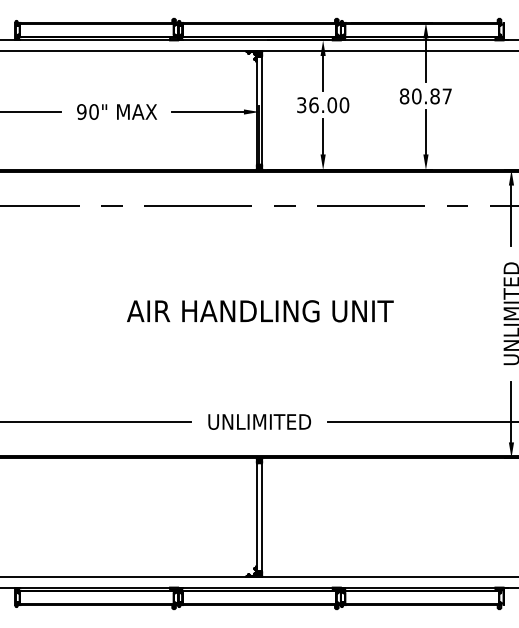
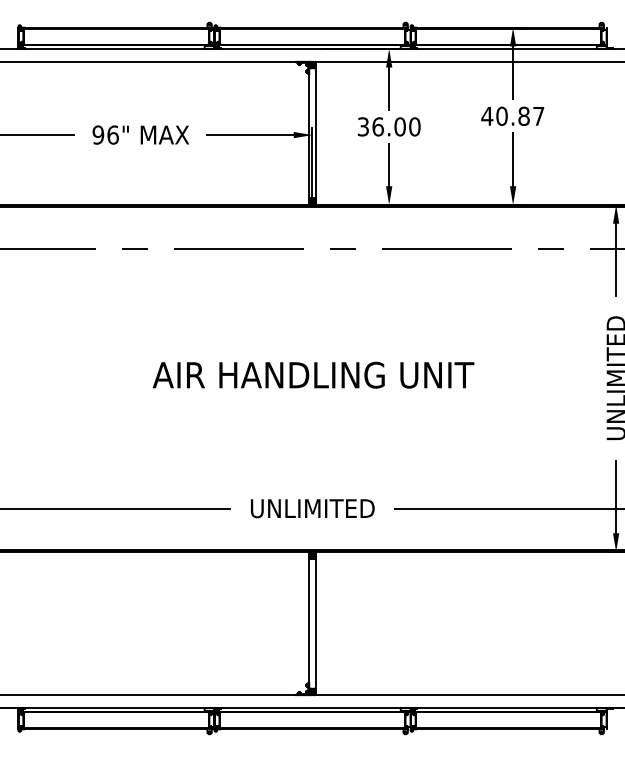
text: (404, 96) -> (487, 116), 80.87 -> 40.87
text: (93, 111) -> (112, 134), 90" -> 96"

